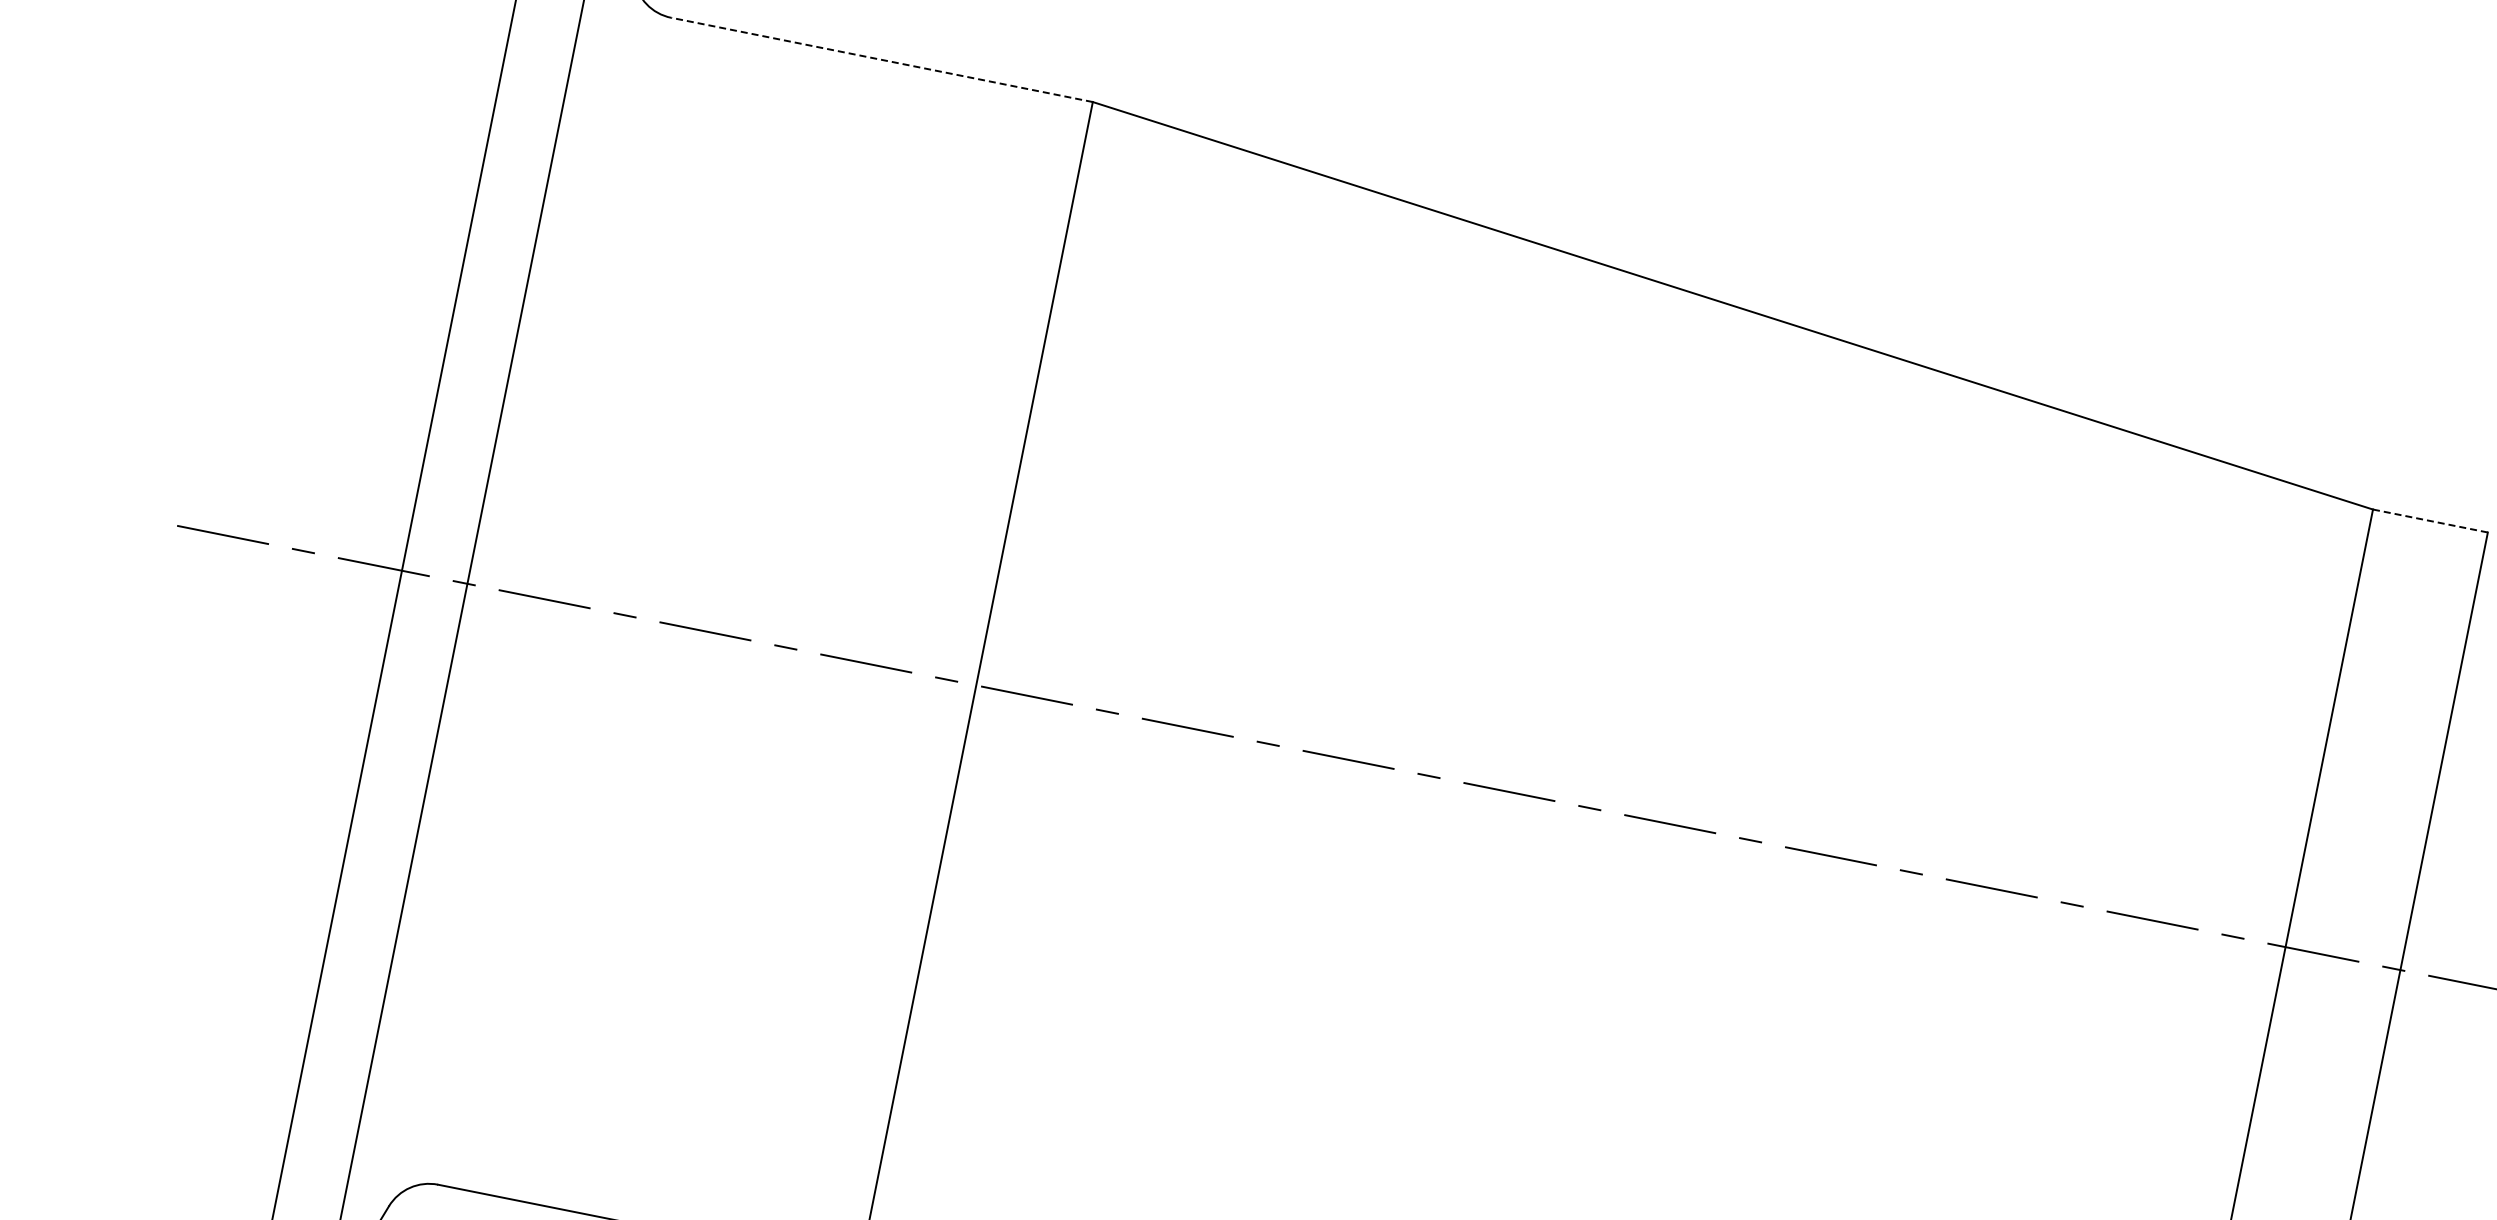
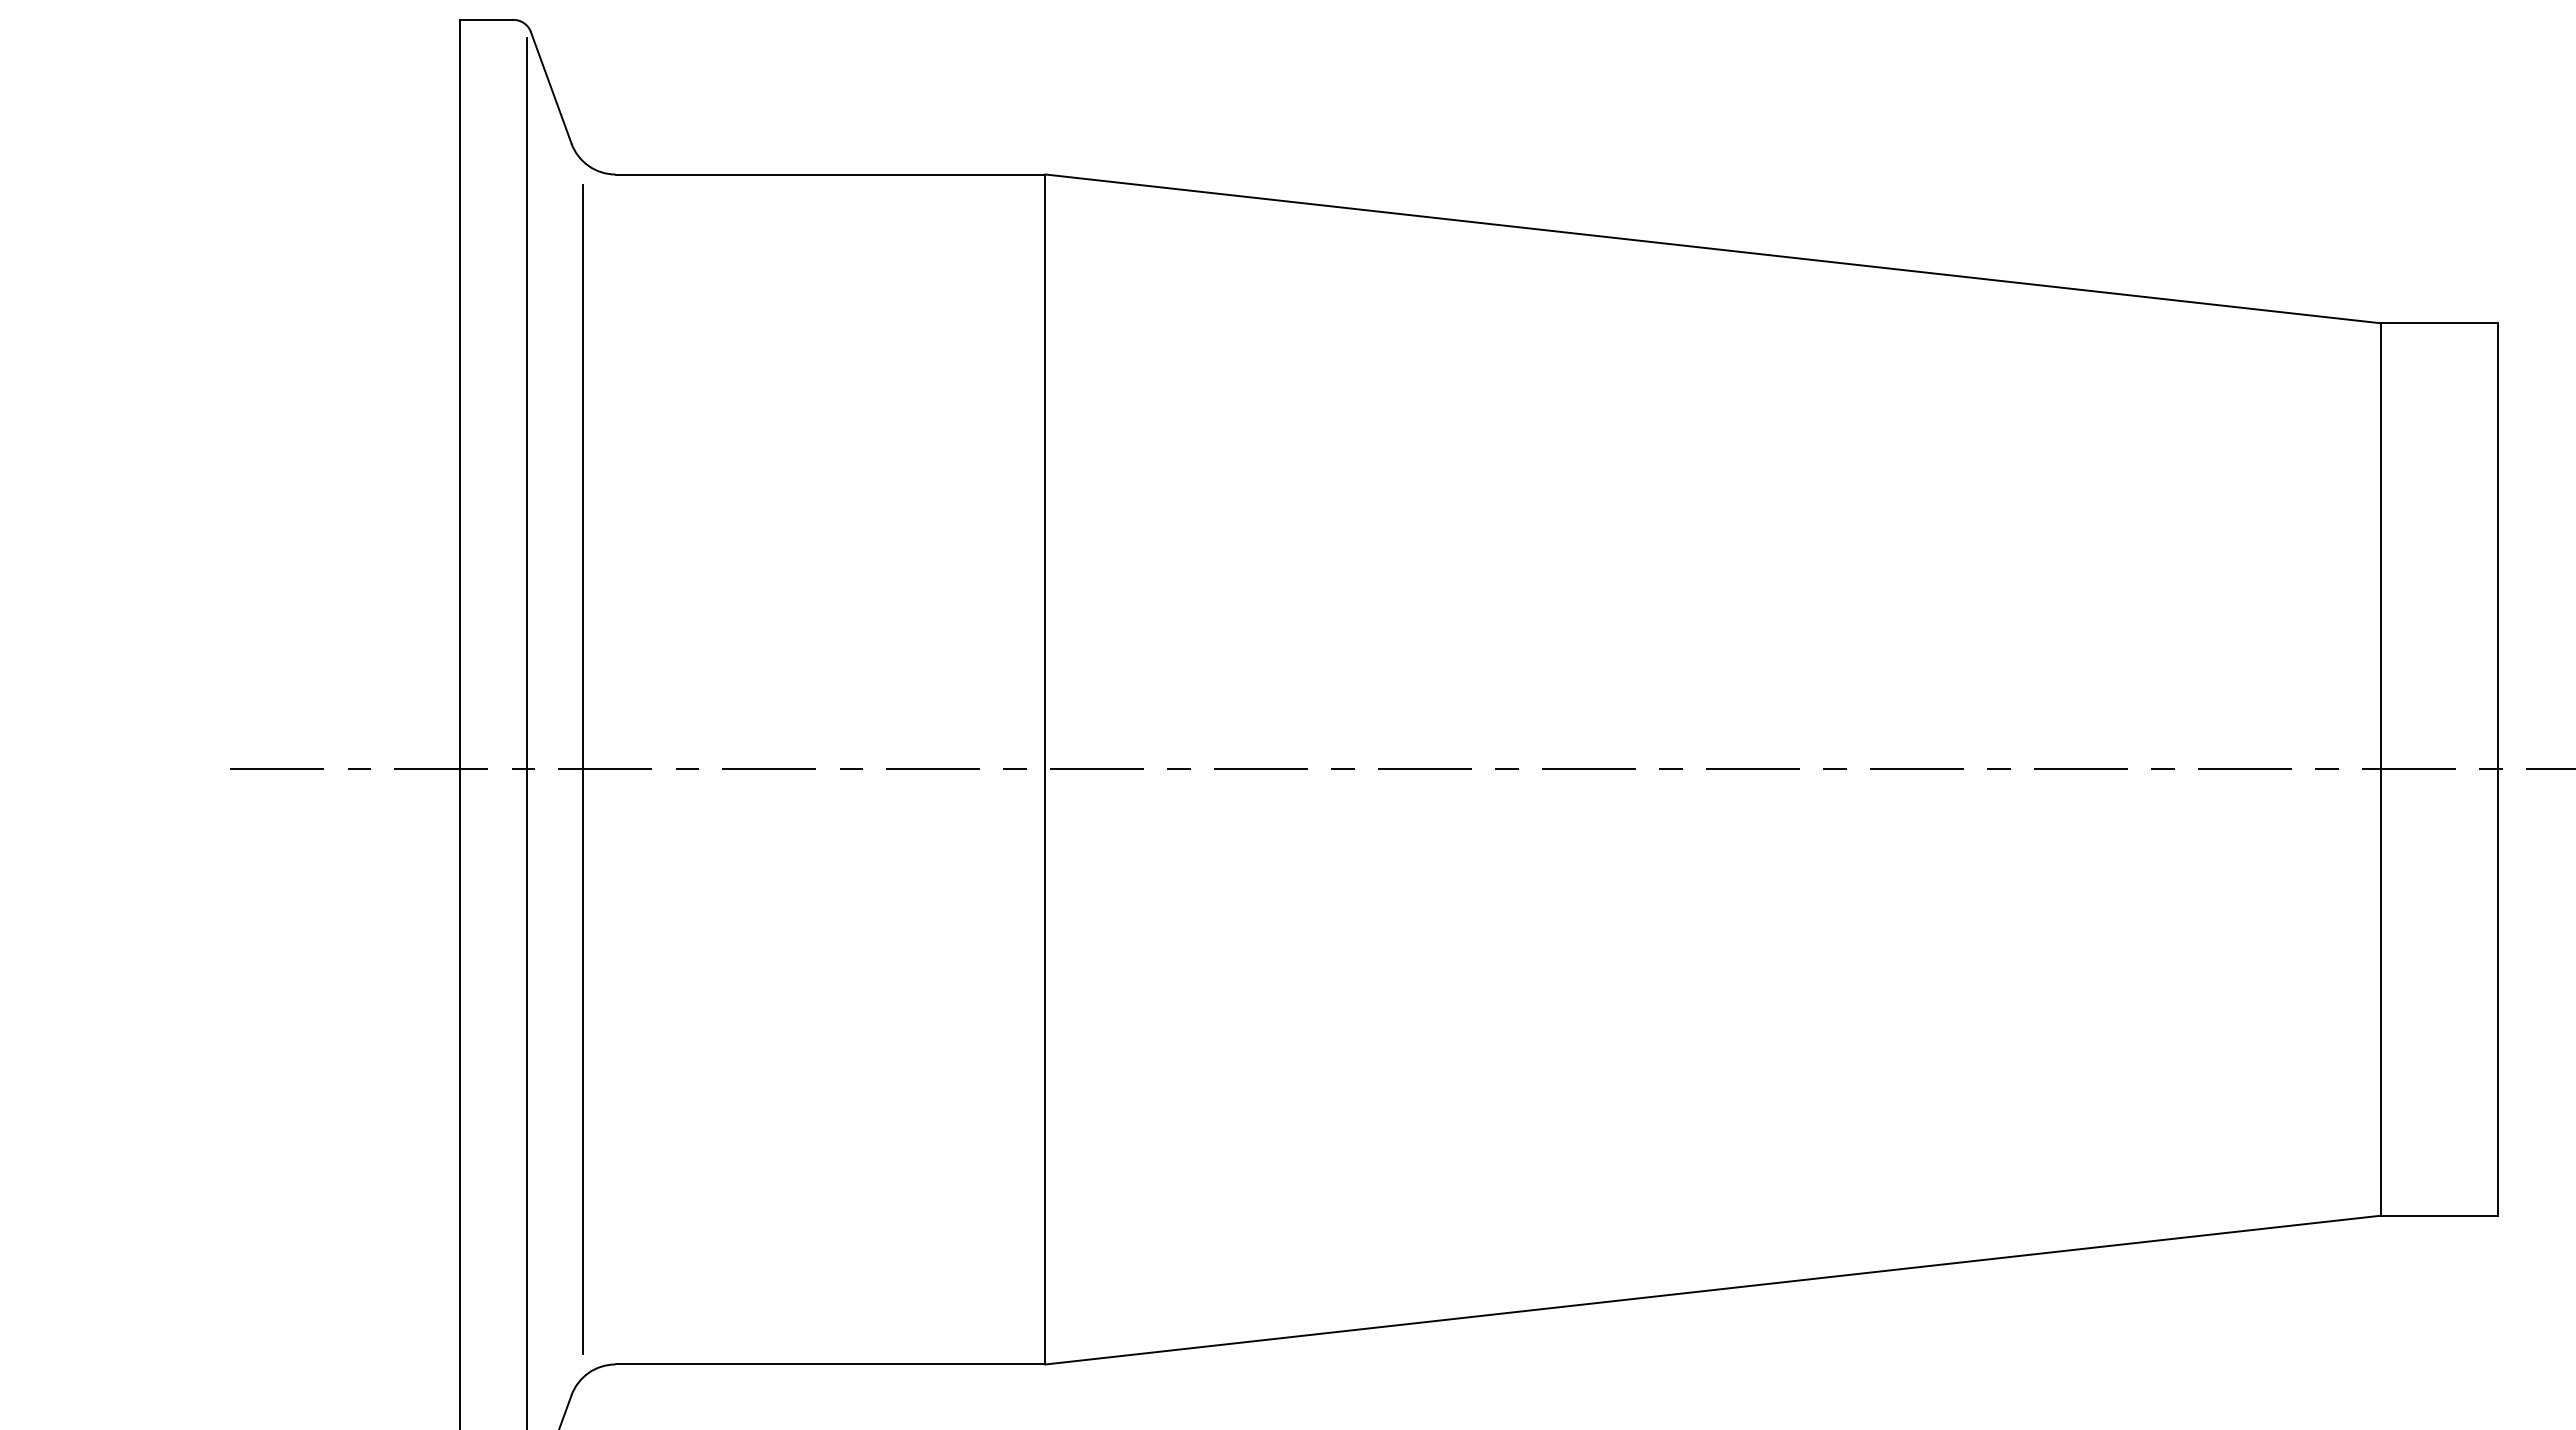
line: (882, 59) -> (830, 174), dashed -> solid
line: (2430, 521) -> (2439, 323), dashed -> solid
line: (522, 594) -> (582, 769), added

